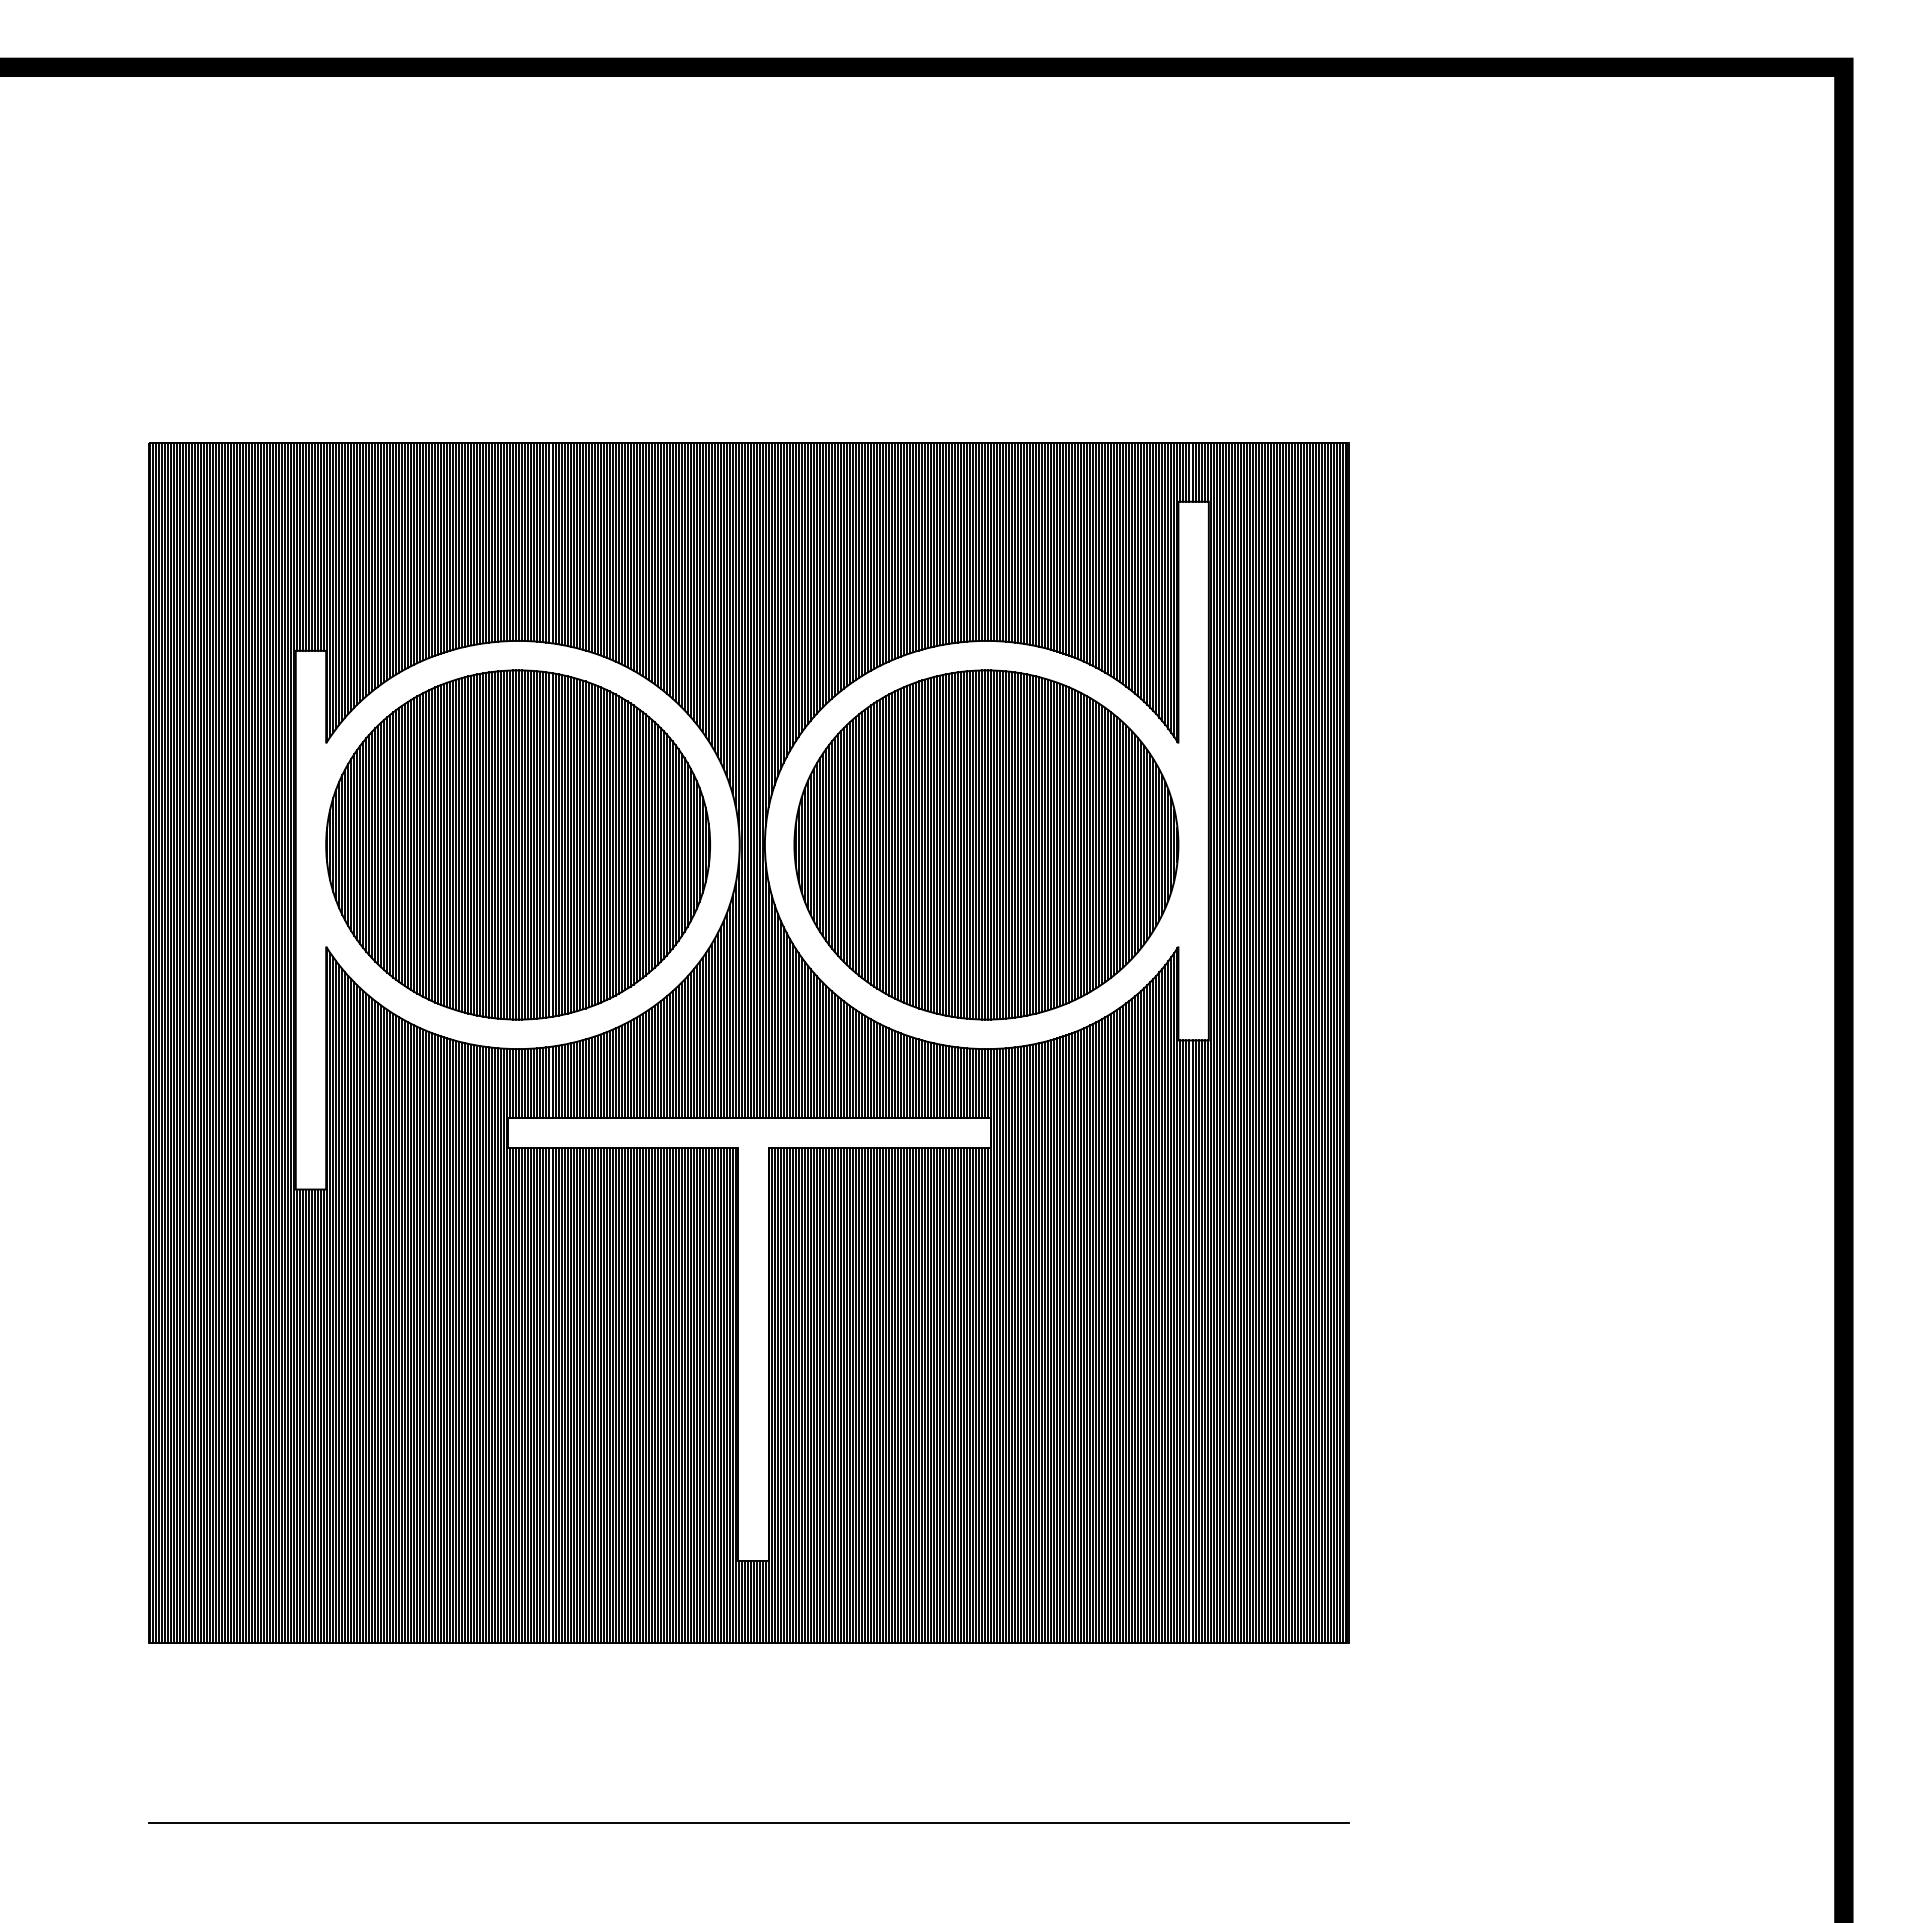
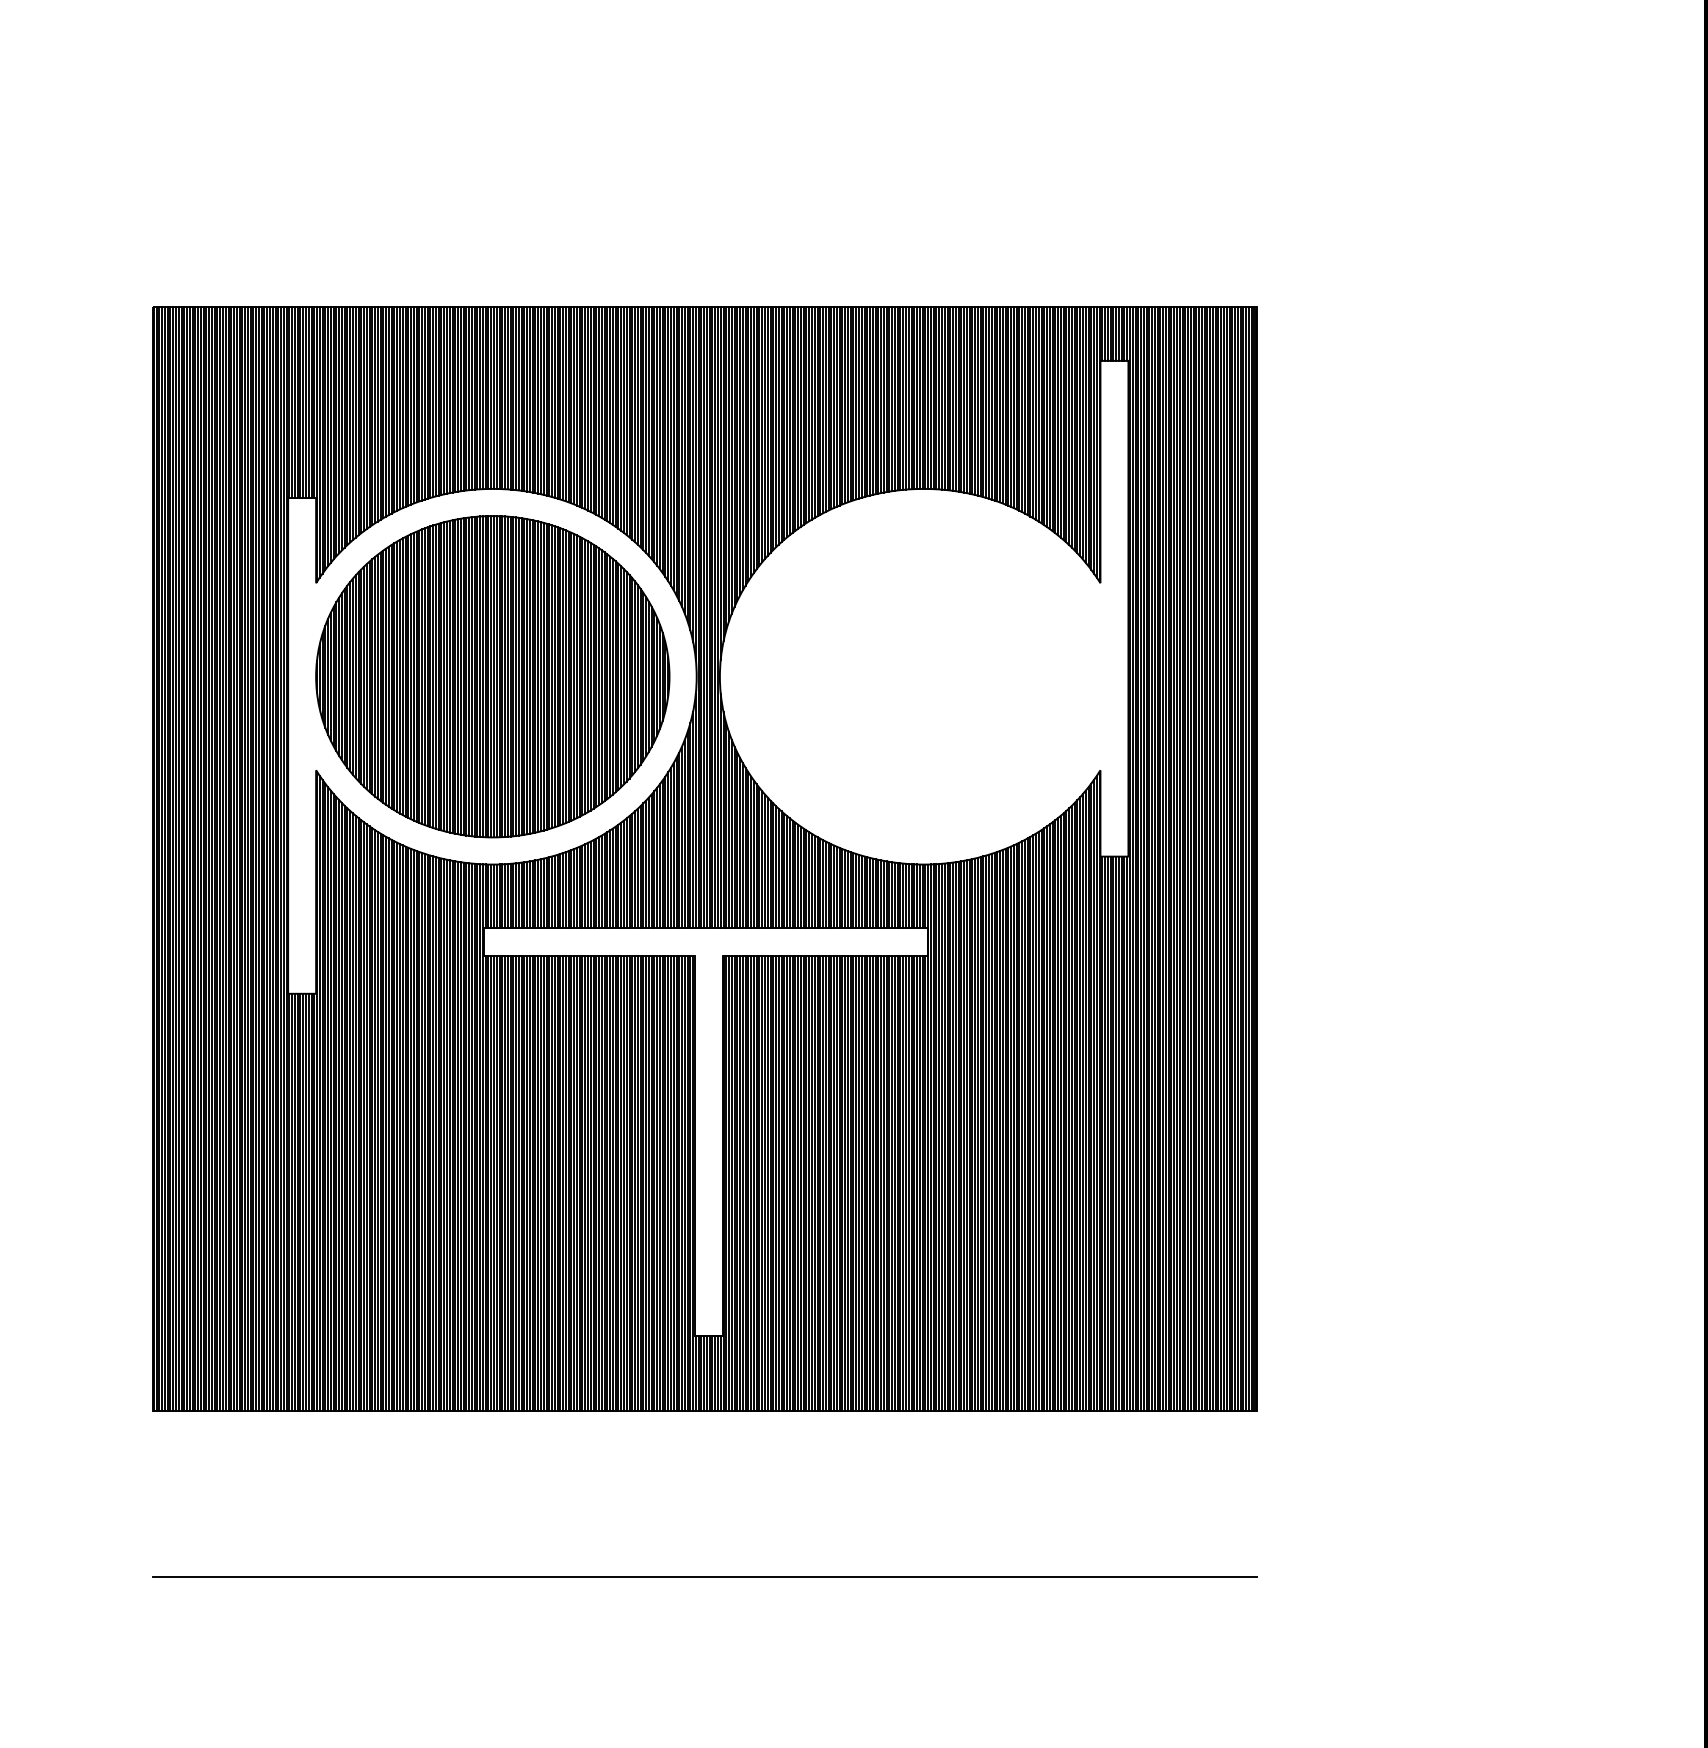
part: (986, 844) -> (923, 676), removed

